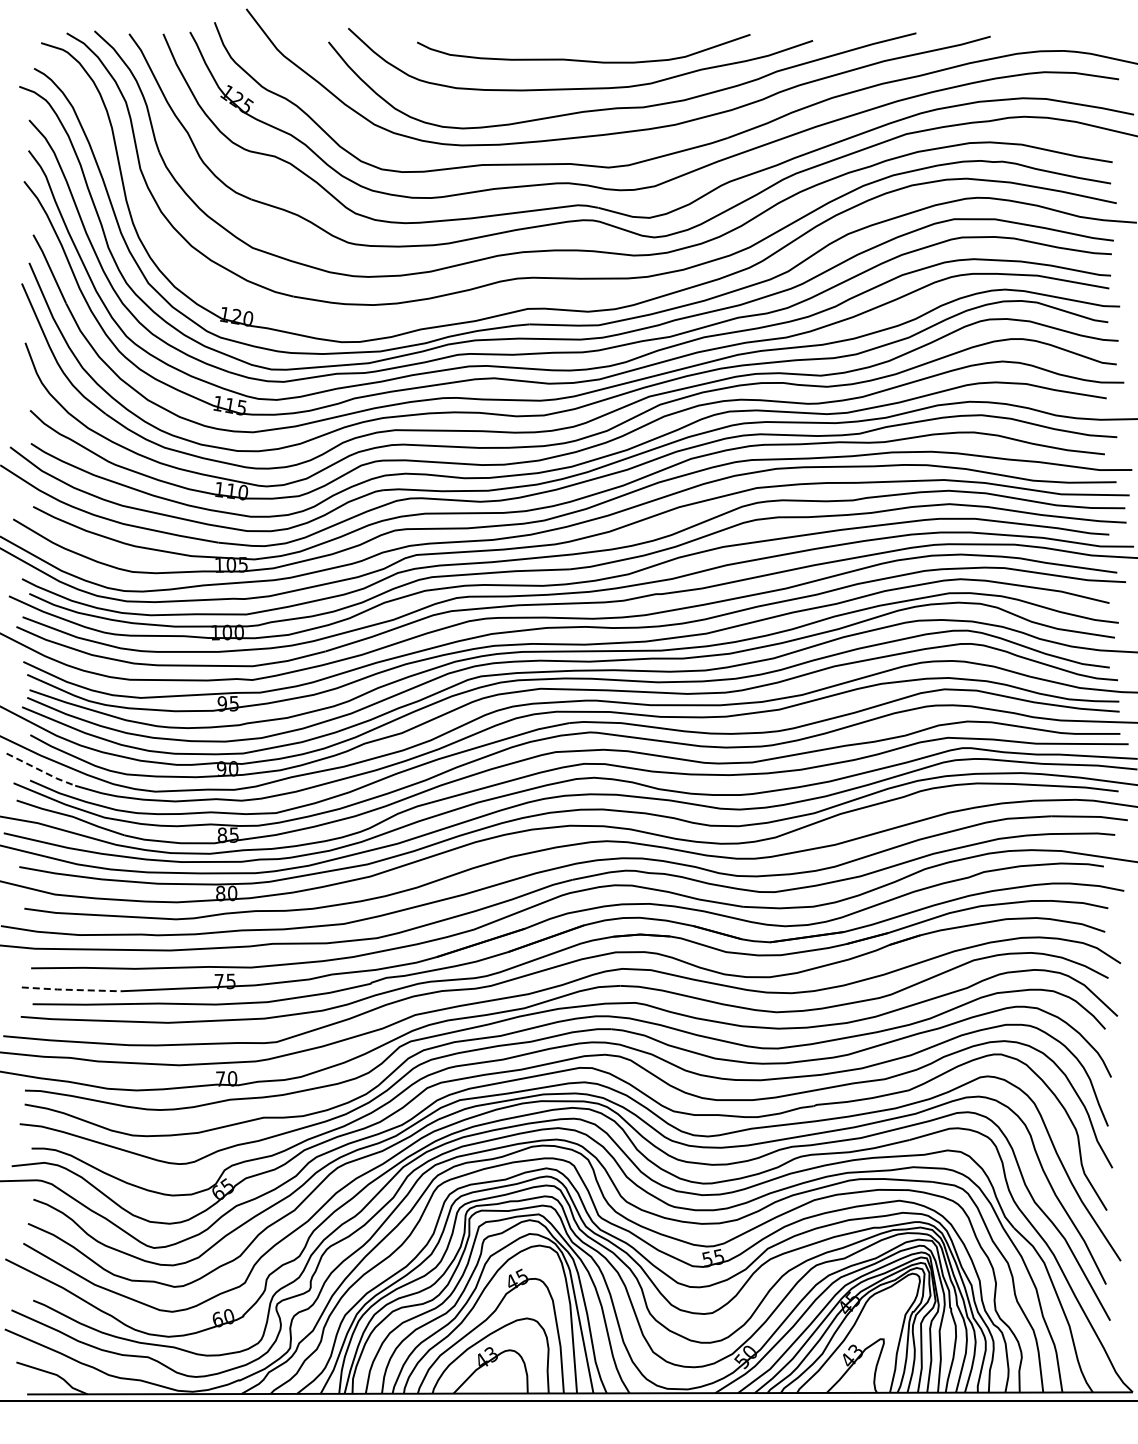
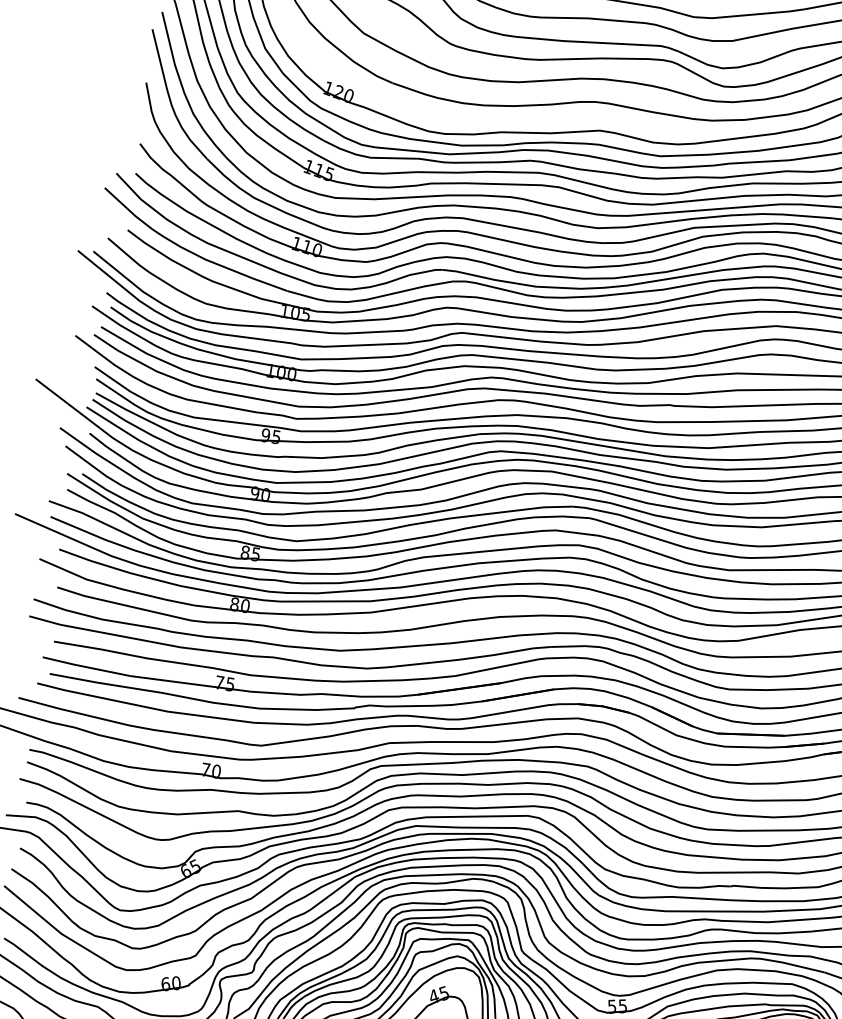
line: (41, 770) -> (94, 466), dashed -> solid
line: (70, 989) -> (85, 666), dashed -> solid

